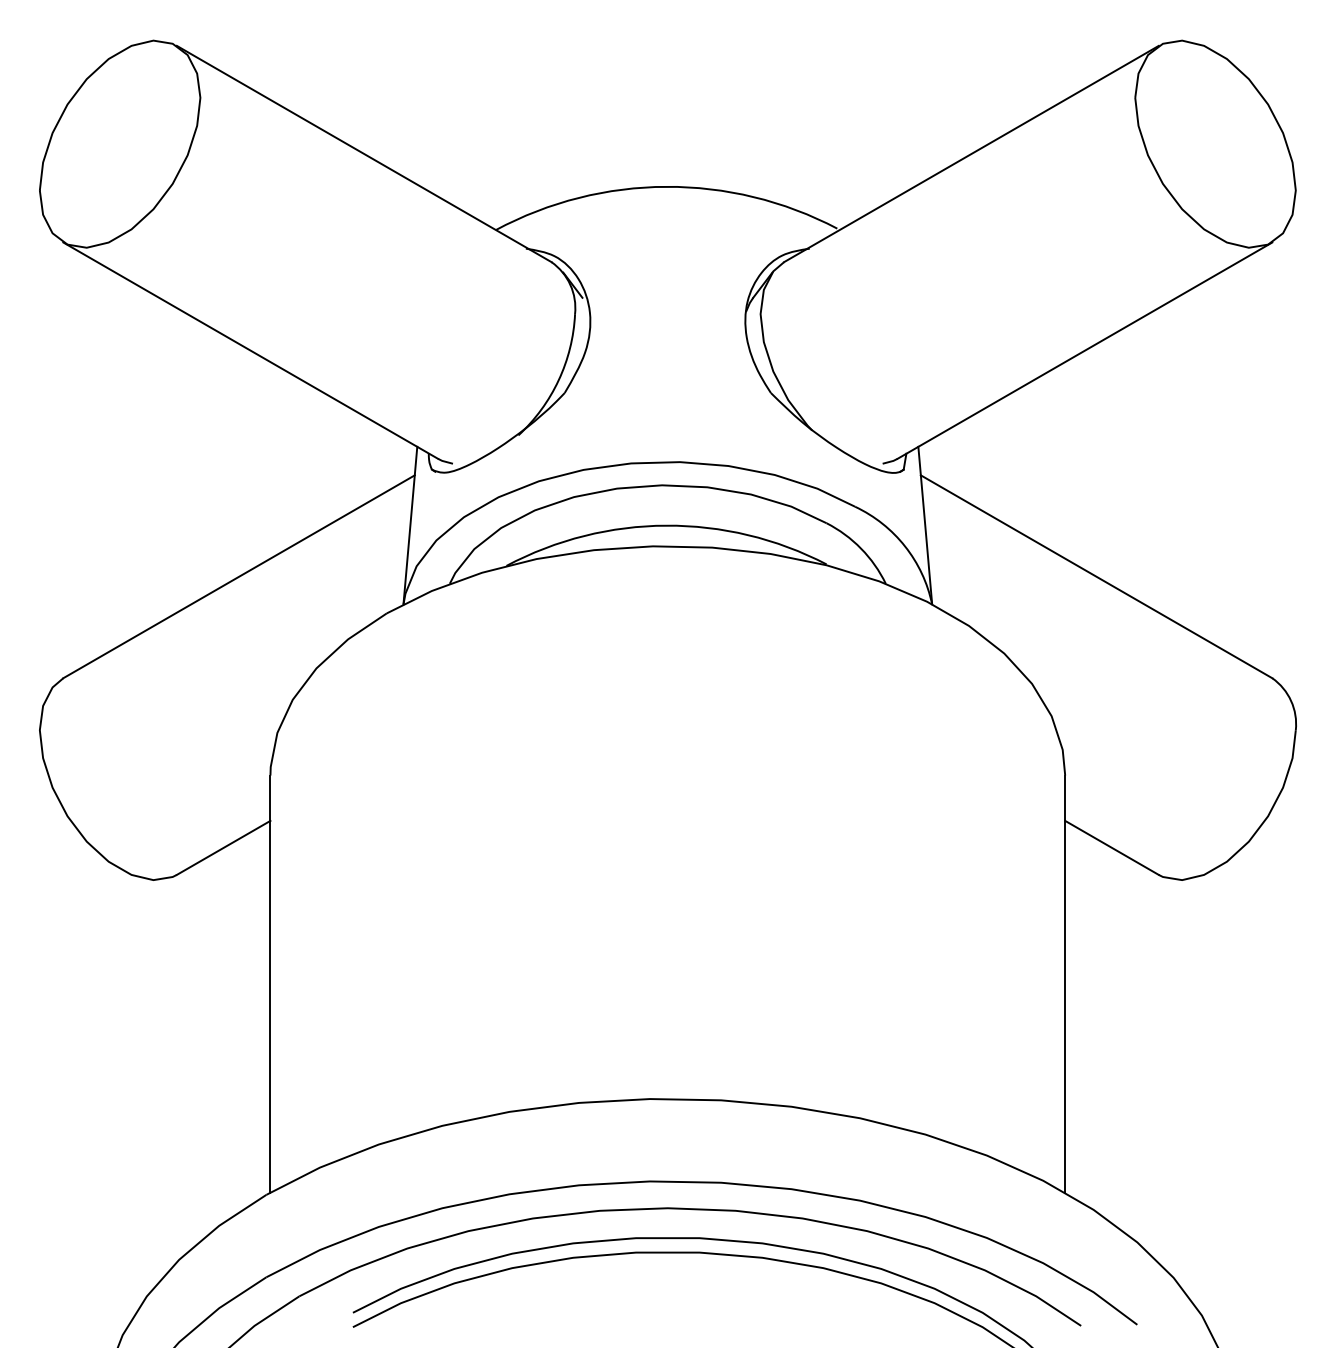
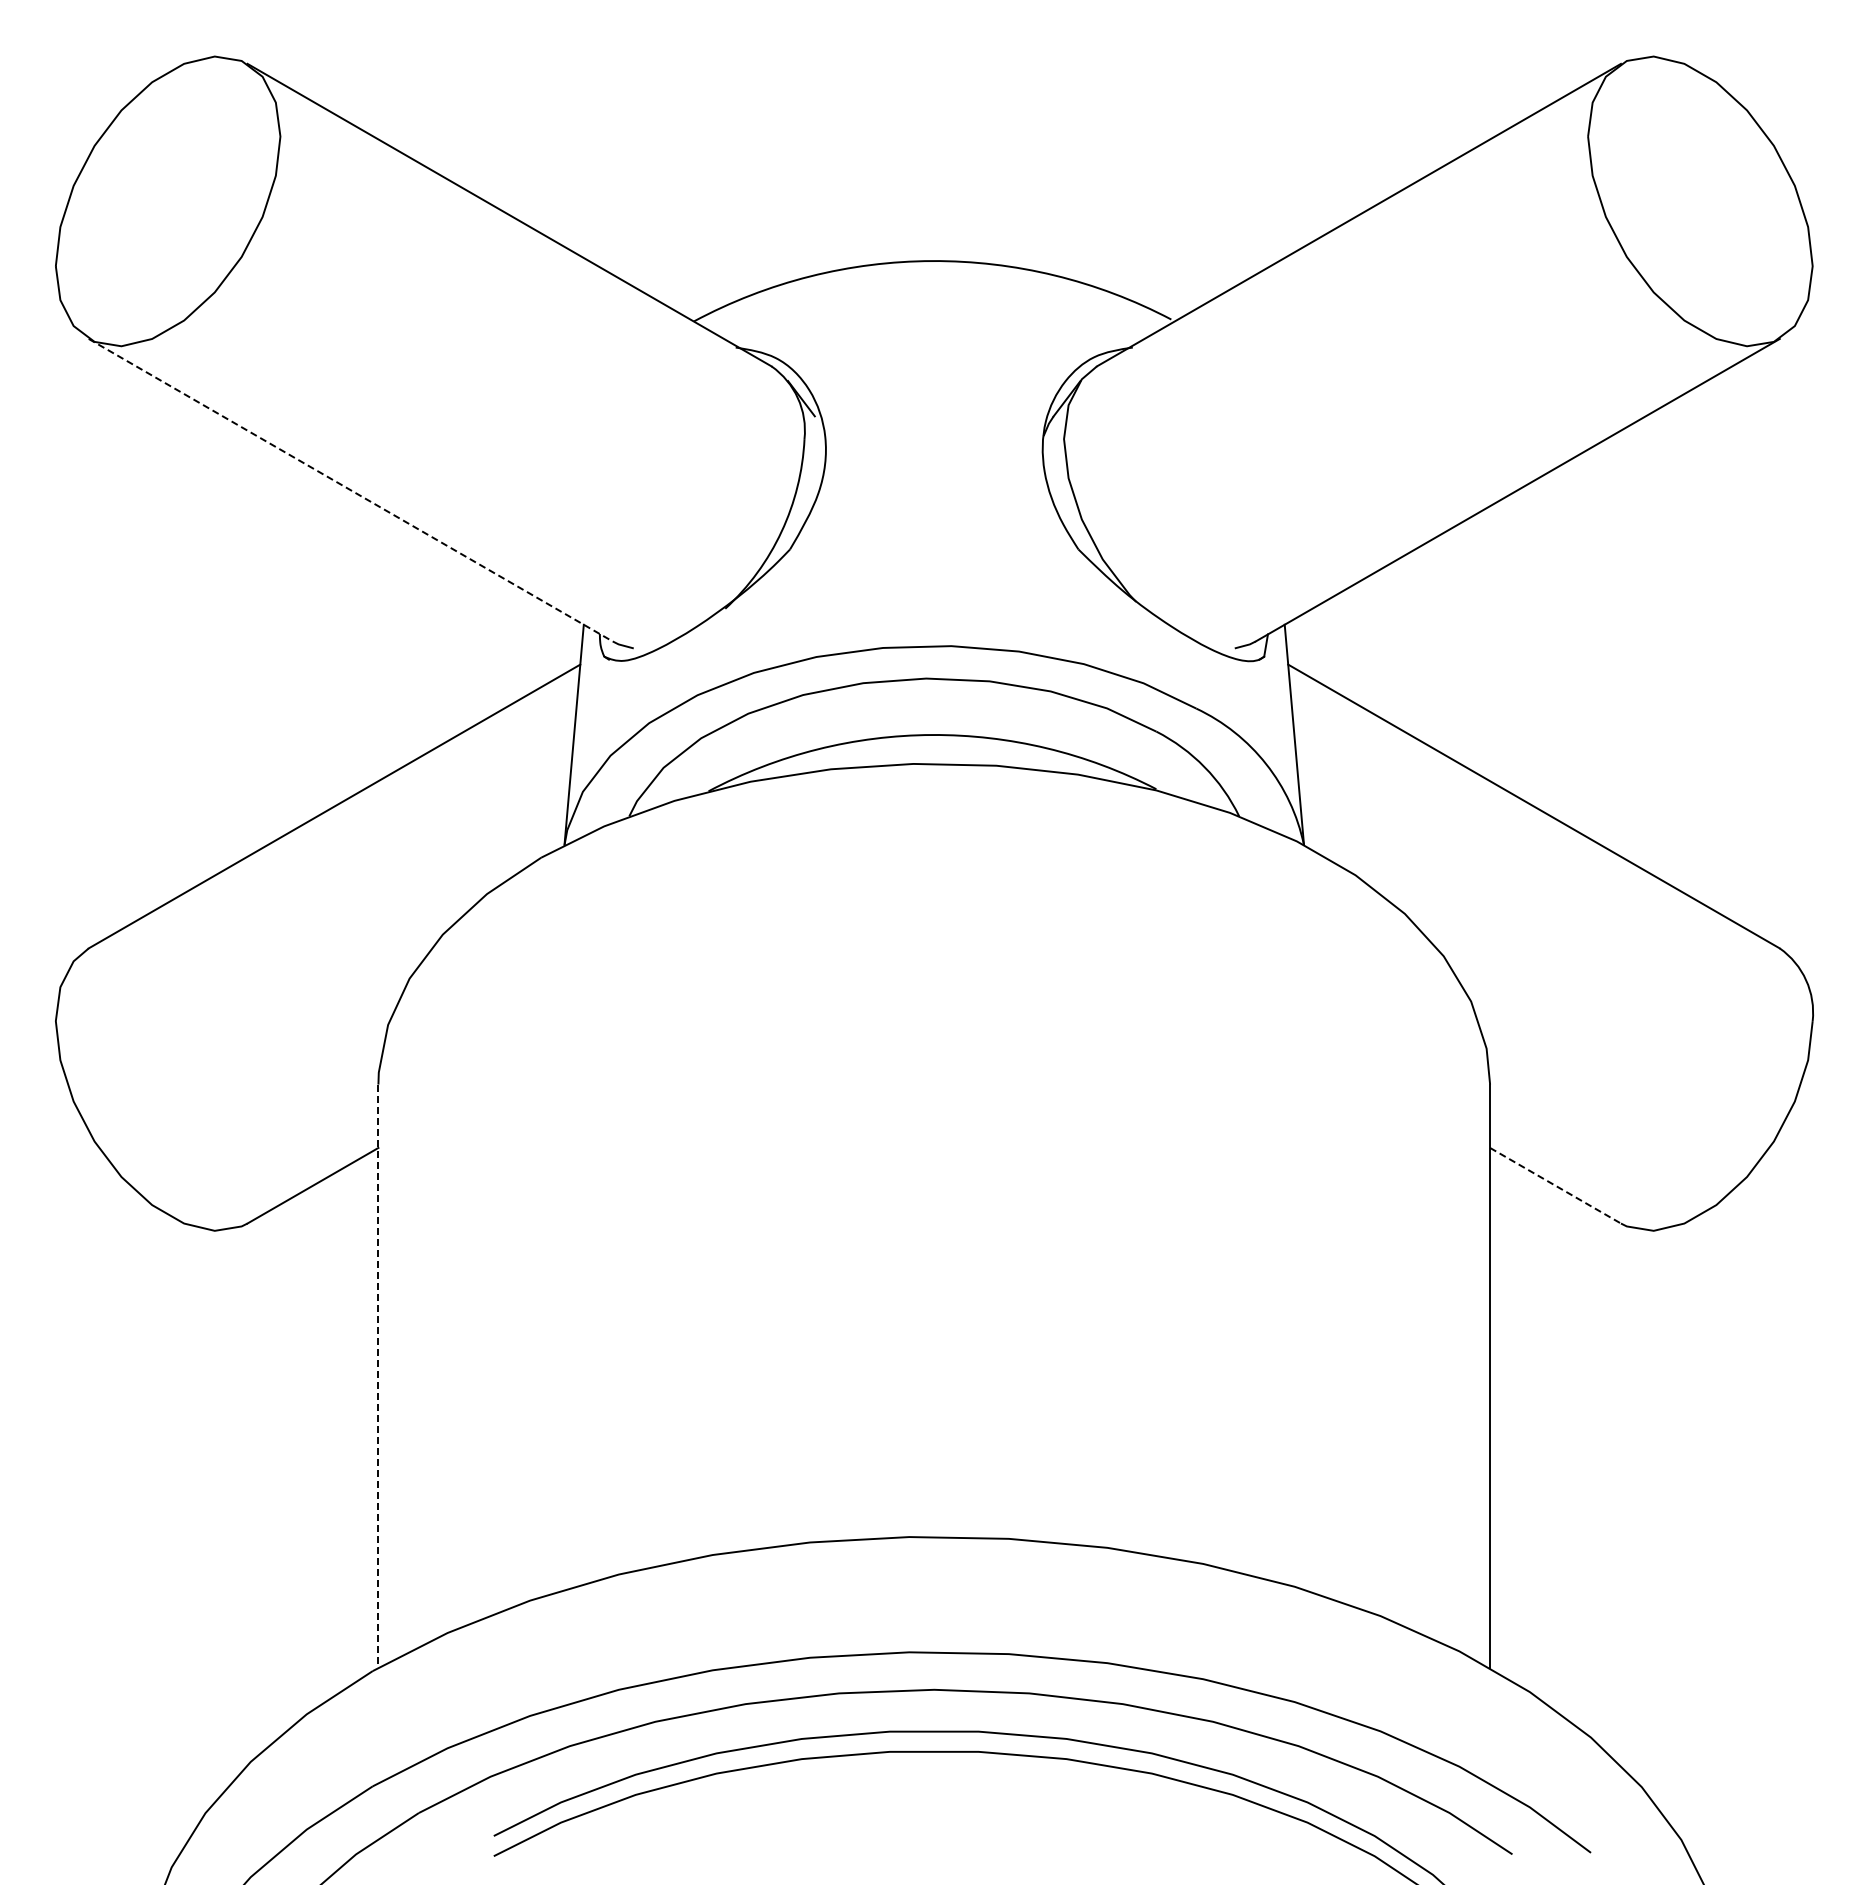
line: (250, 350) -> (350, 490), solid -> dashed
line: (1111, 847) -> (1555, 1185), solid -> dashed
line: (270, 984) -> (378, 1376), solid -> dashed

